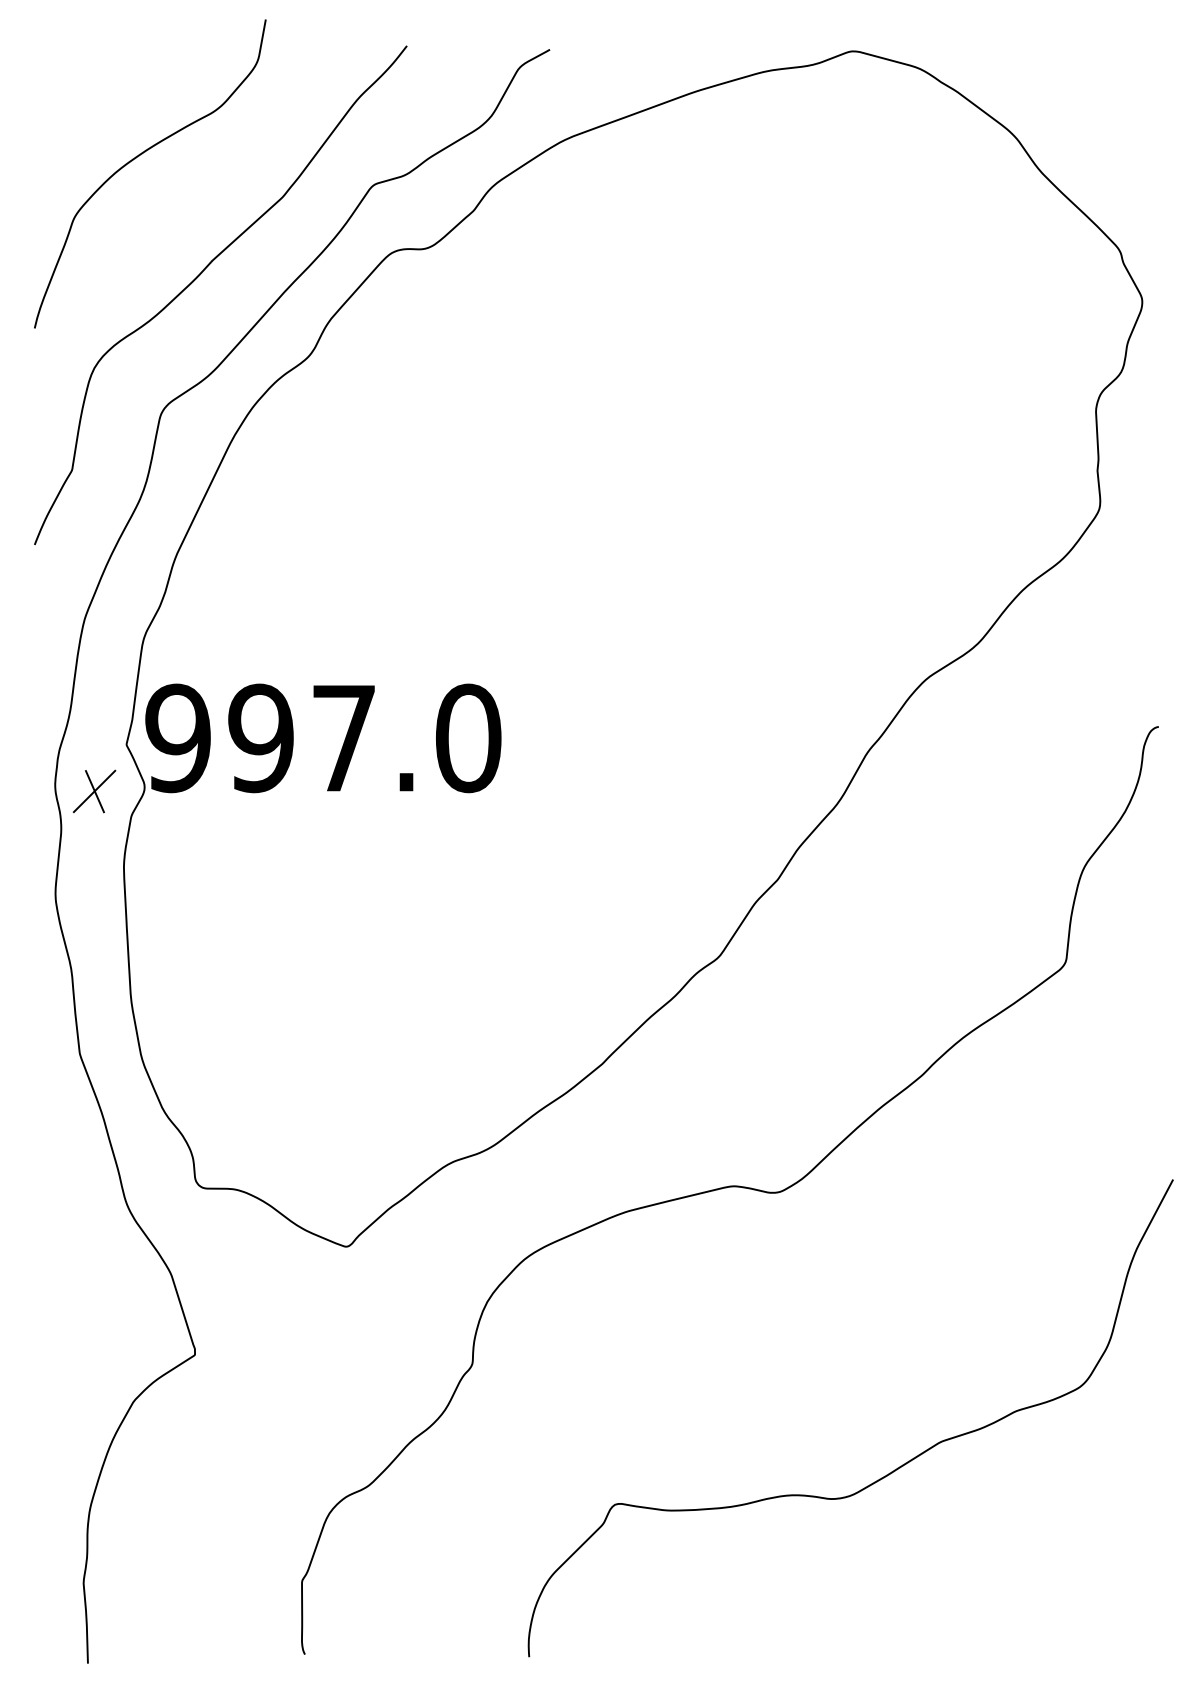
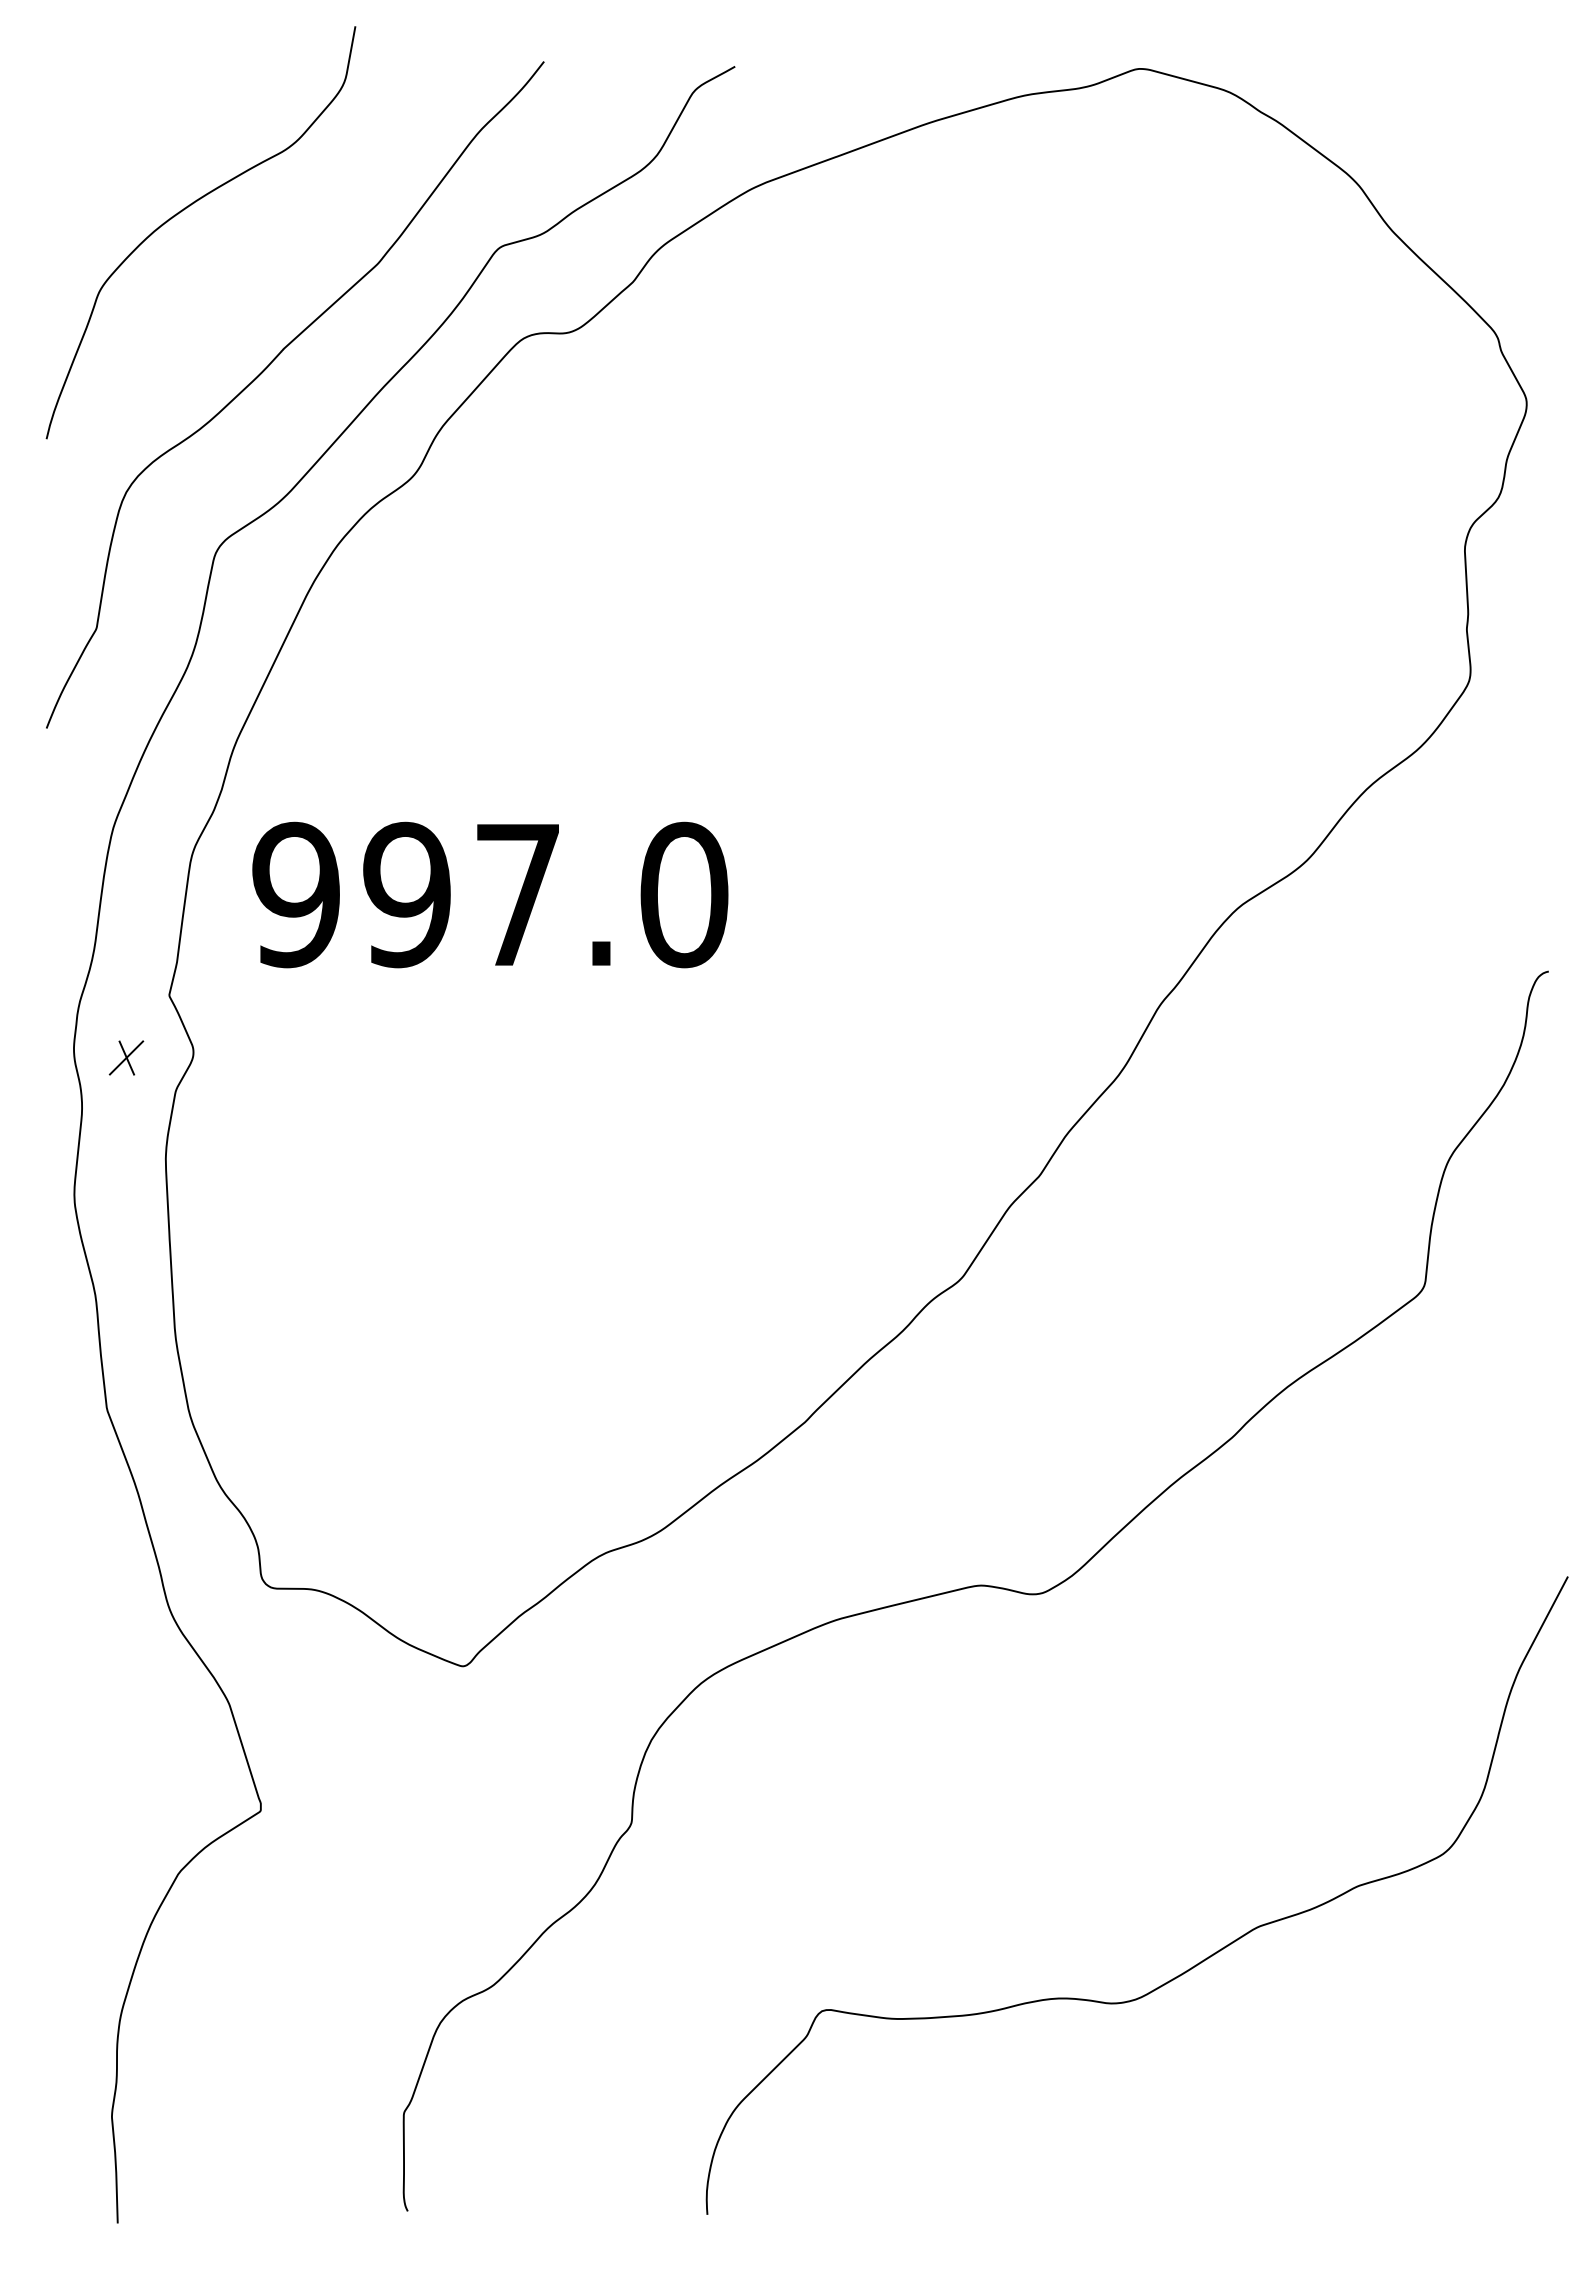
text: (323, 738) -> (490, 894), moved
part: (94, 791) -> (126, 1057), size x0.6

